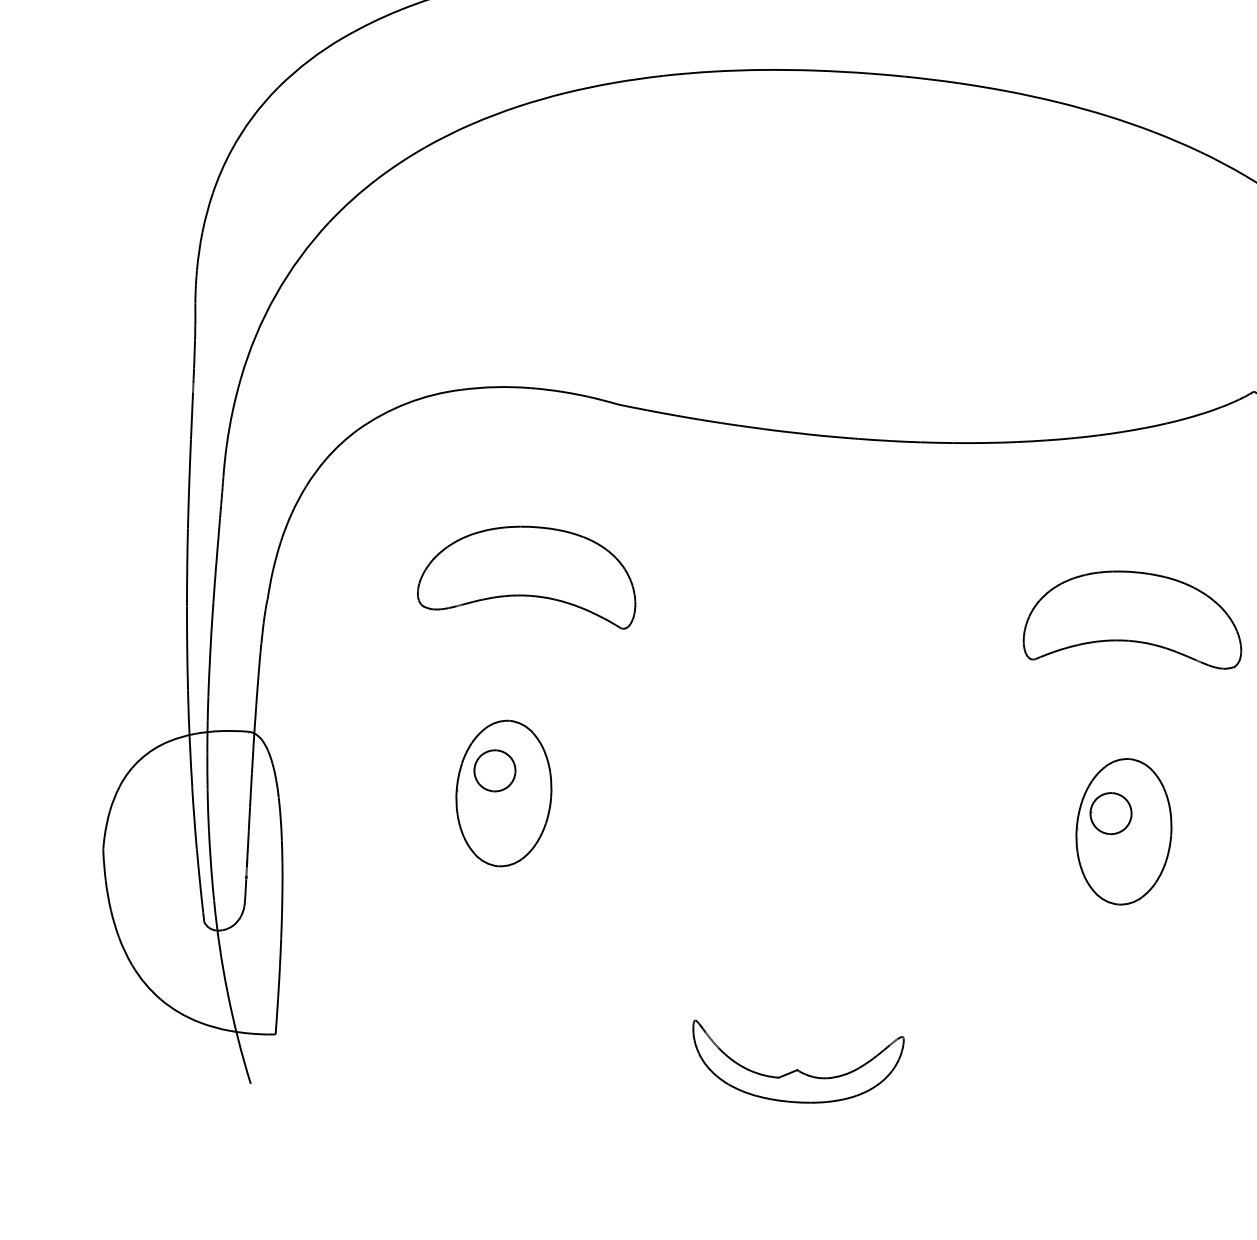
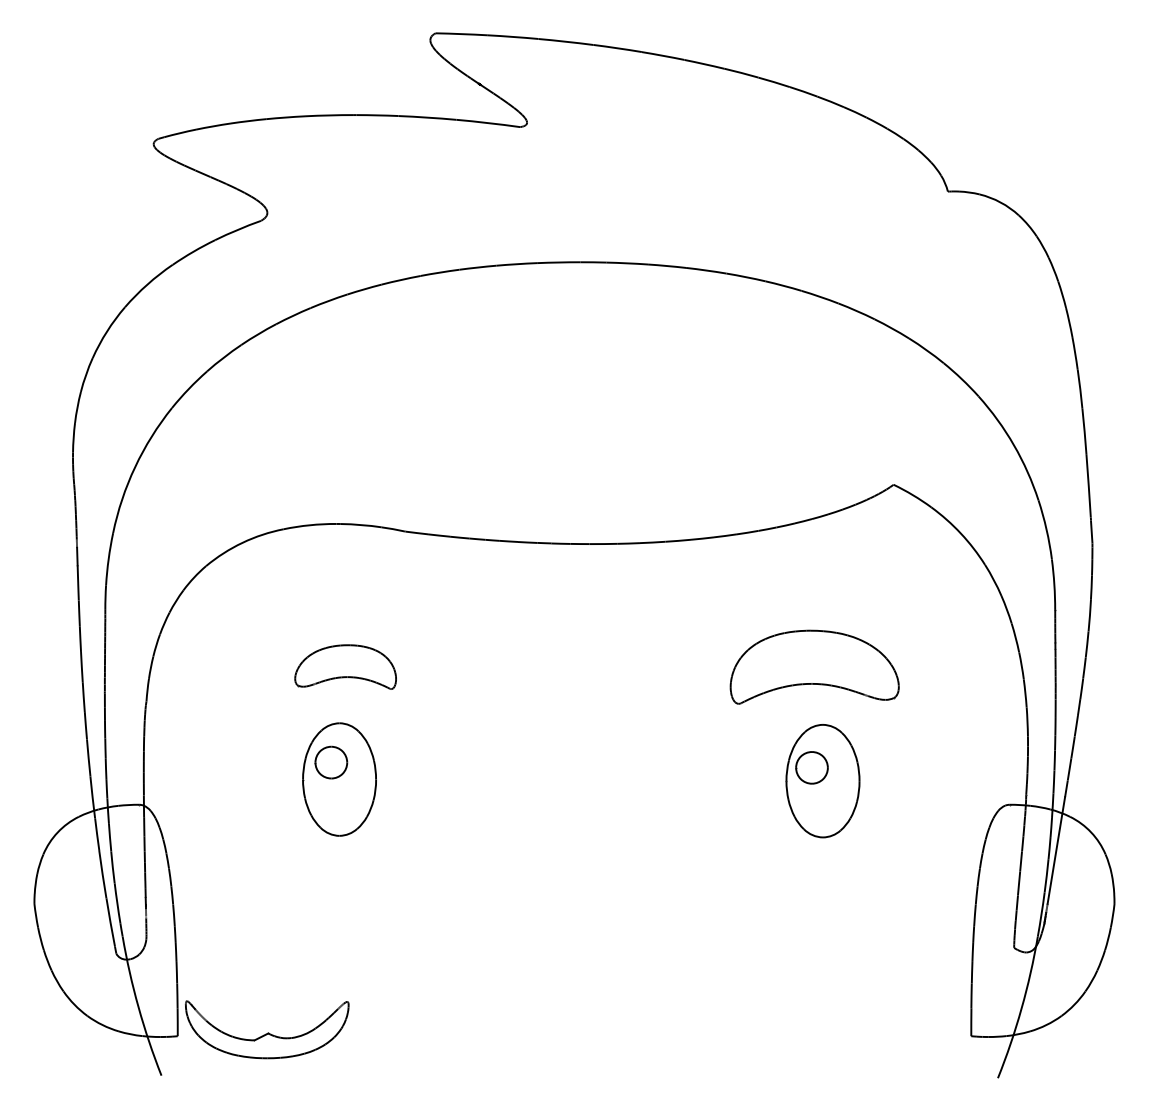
part: (528, 573) -> (345, 666), size x0.6
part: (503, 793) -> (339, 779), moved
part: (1123, 832) -> (822, 781), moved
part: (796, 1064) -> (267, 1029), moved

